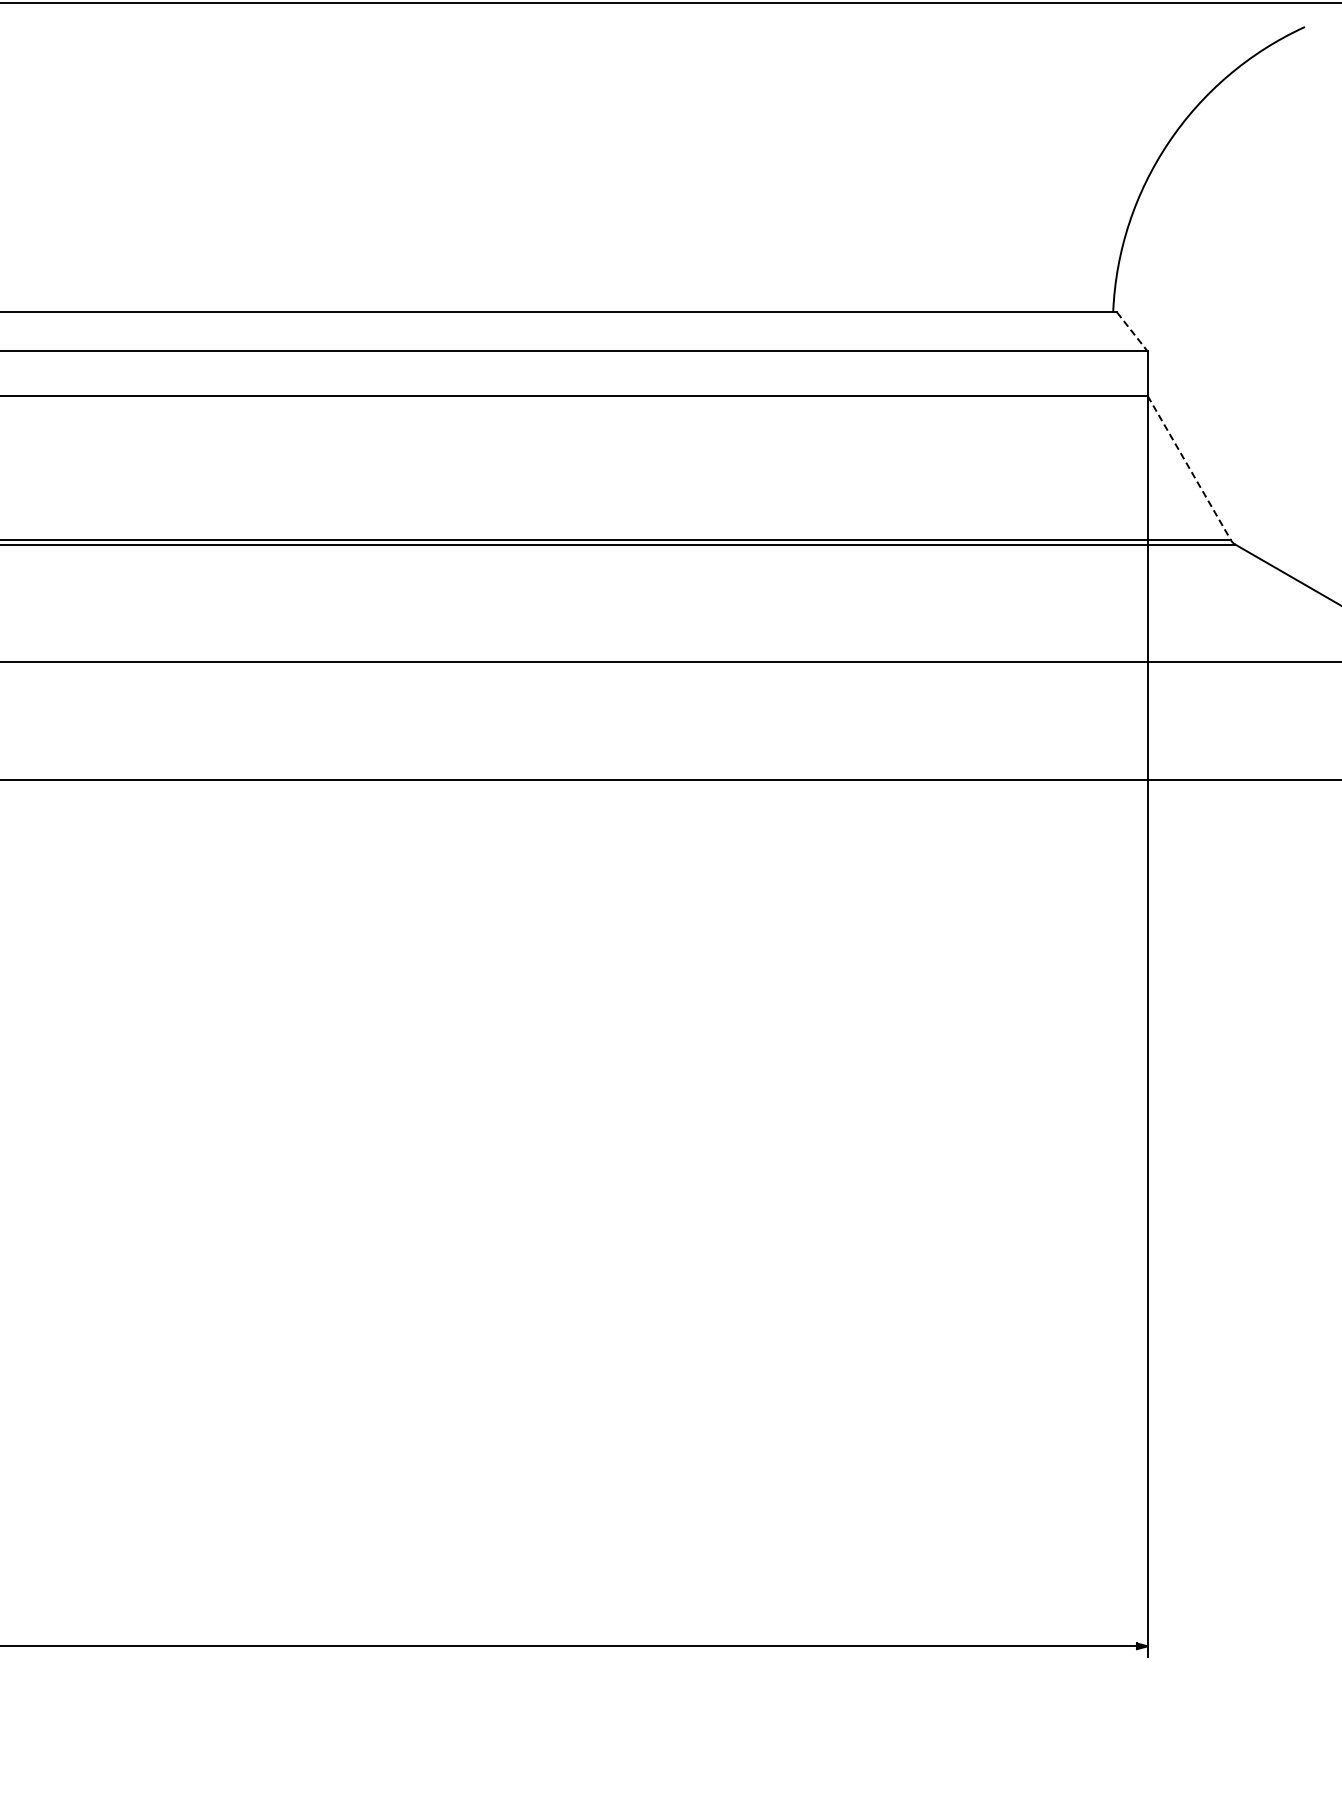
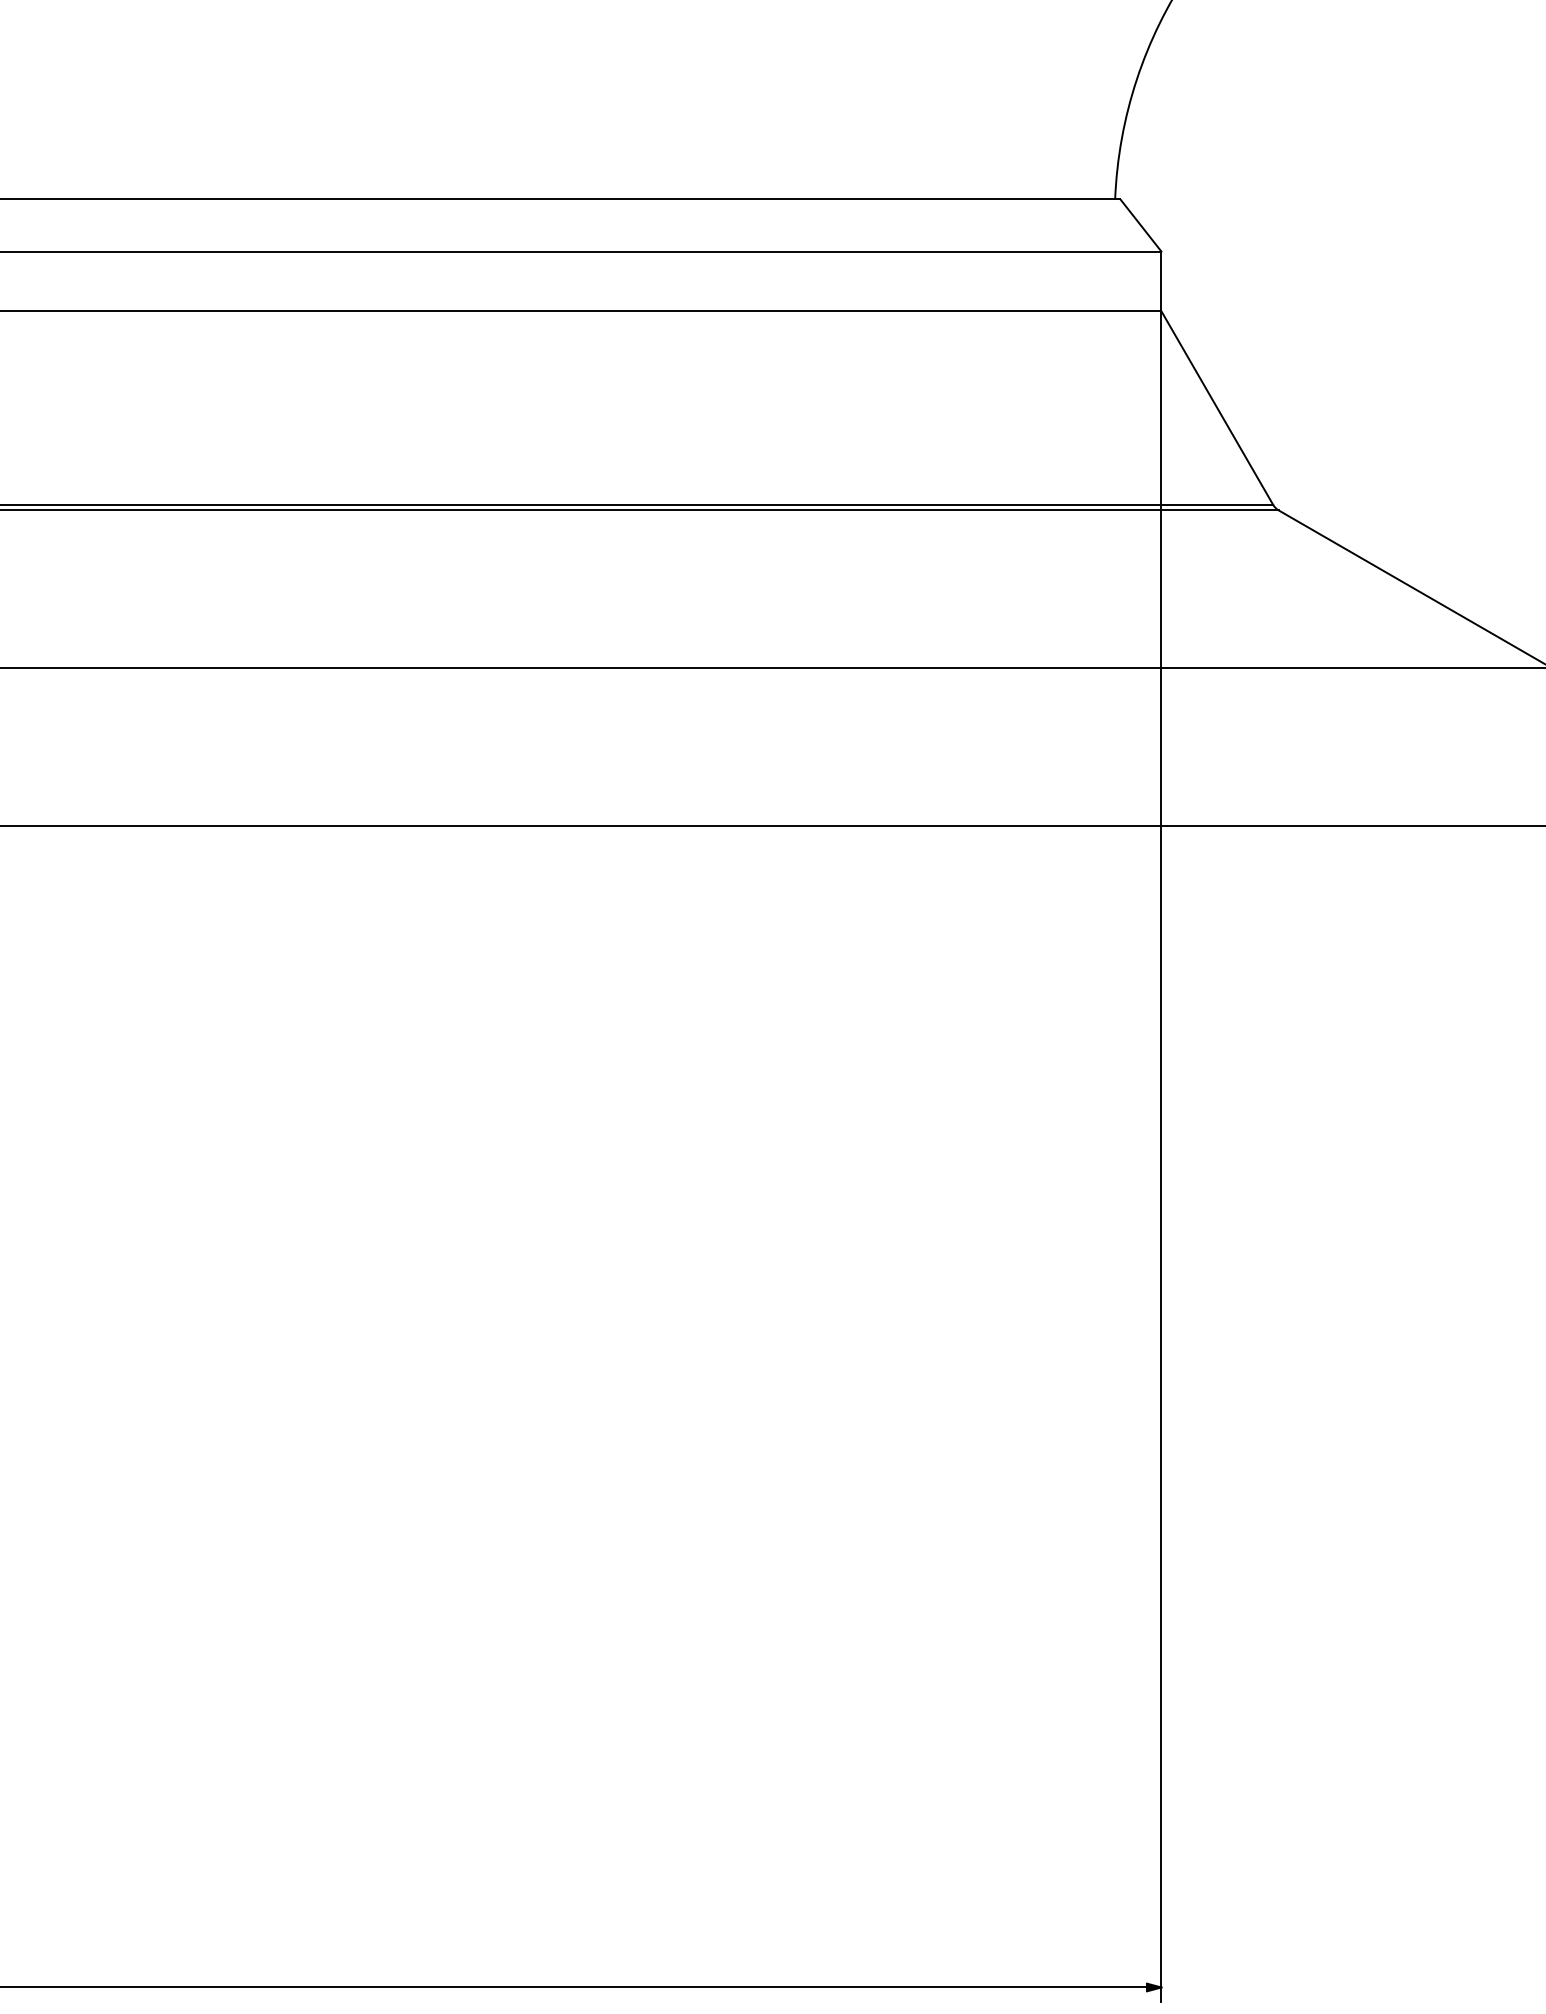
line: (1132, 331) -> (1141, 224), dashed -> solid
line: (1189, 468) -> (1217, 408), dashed -> solid

